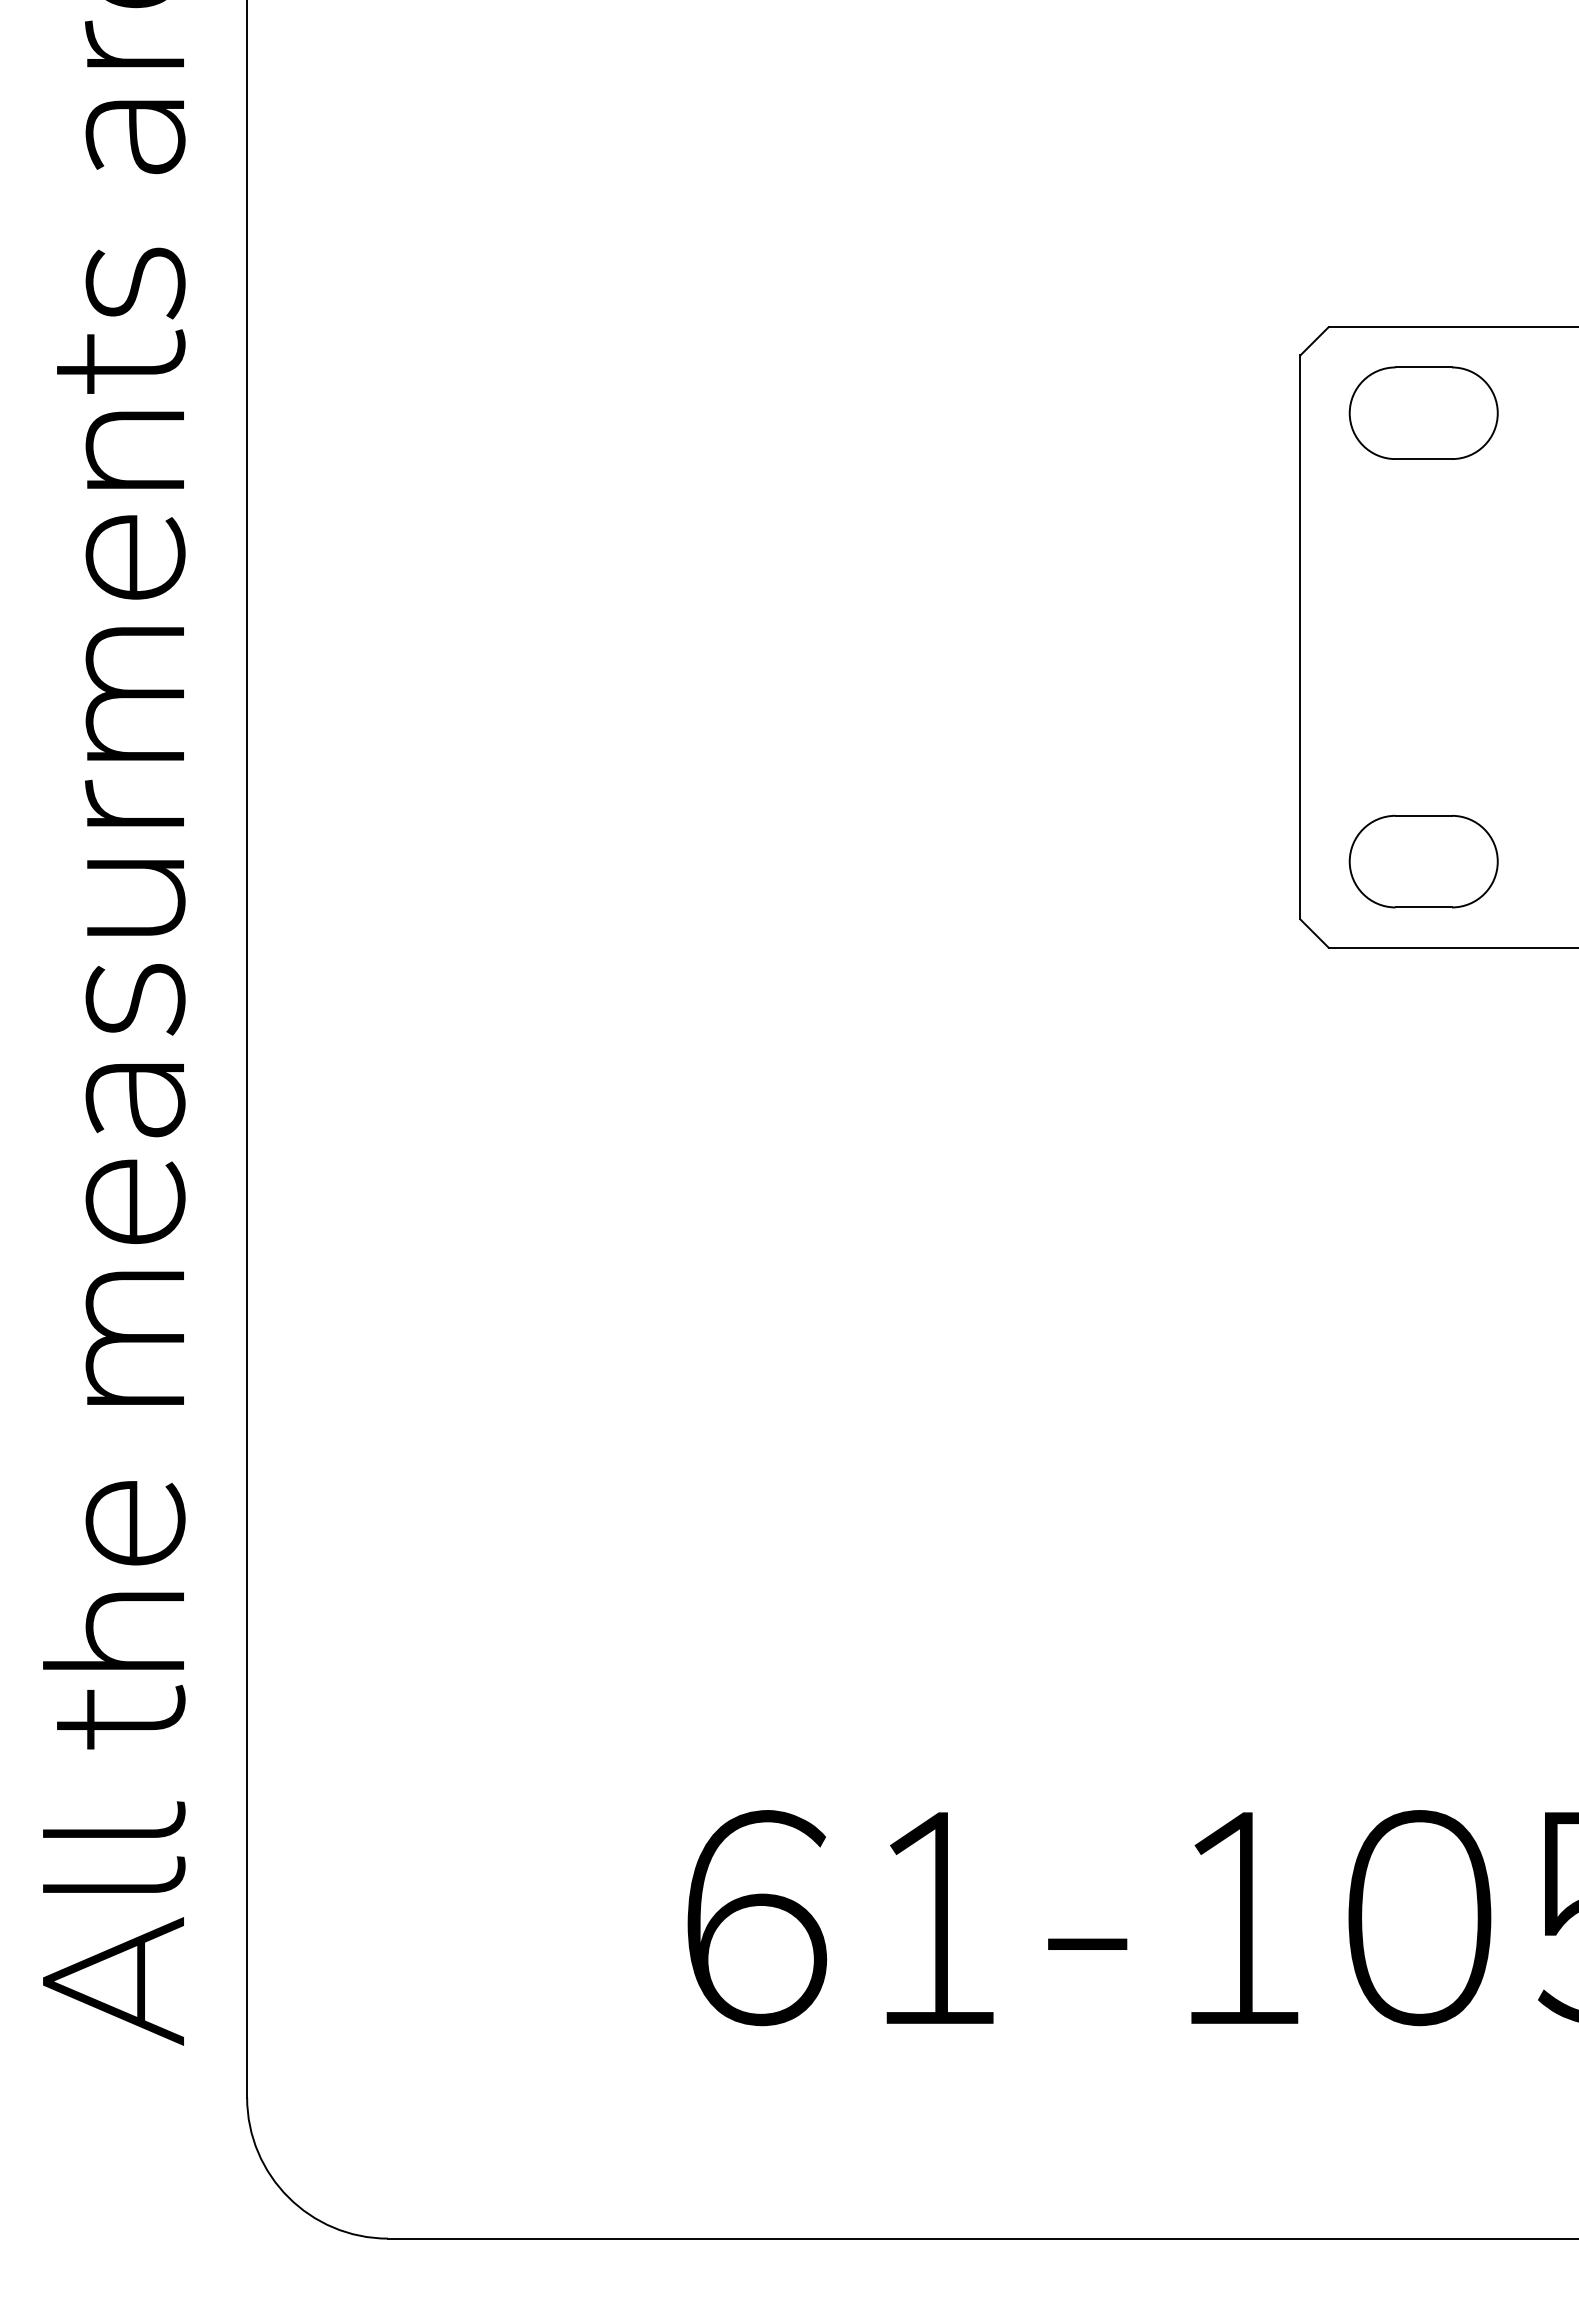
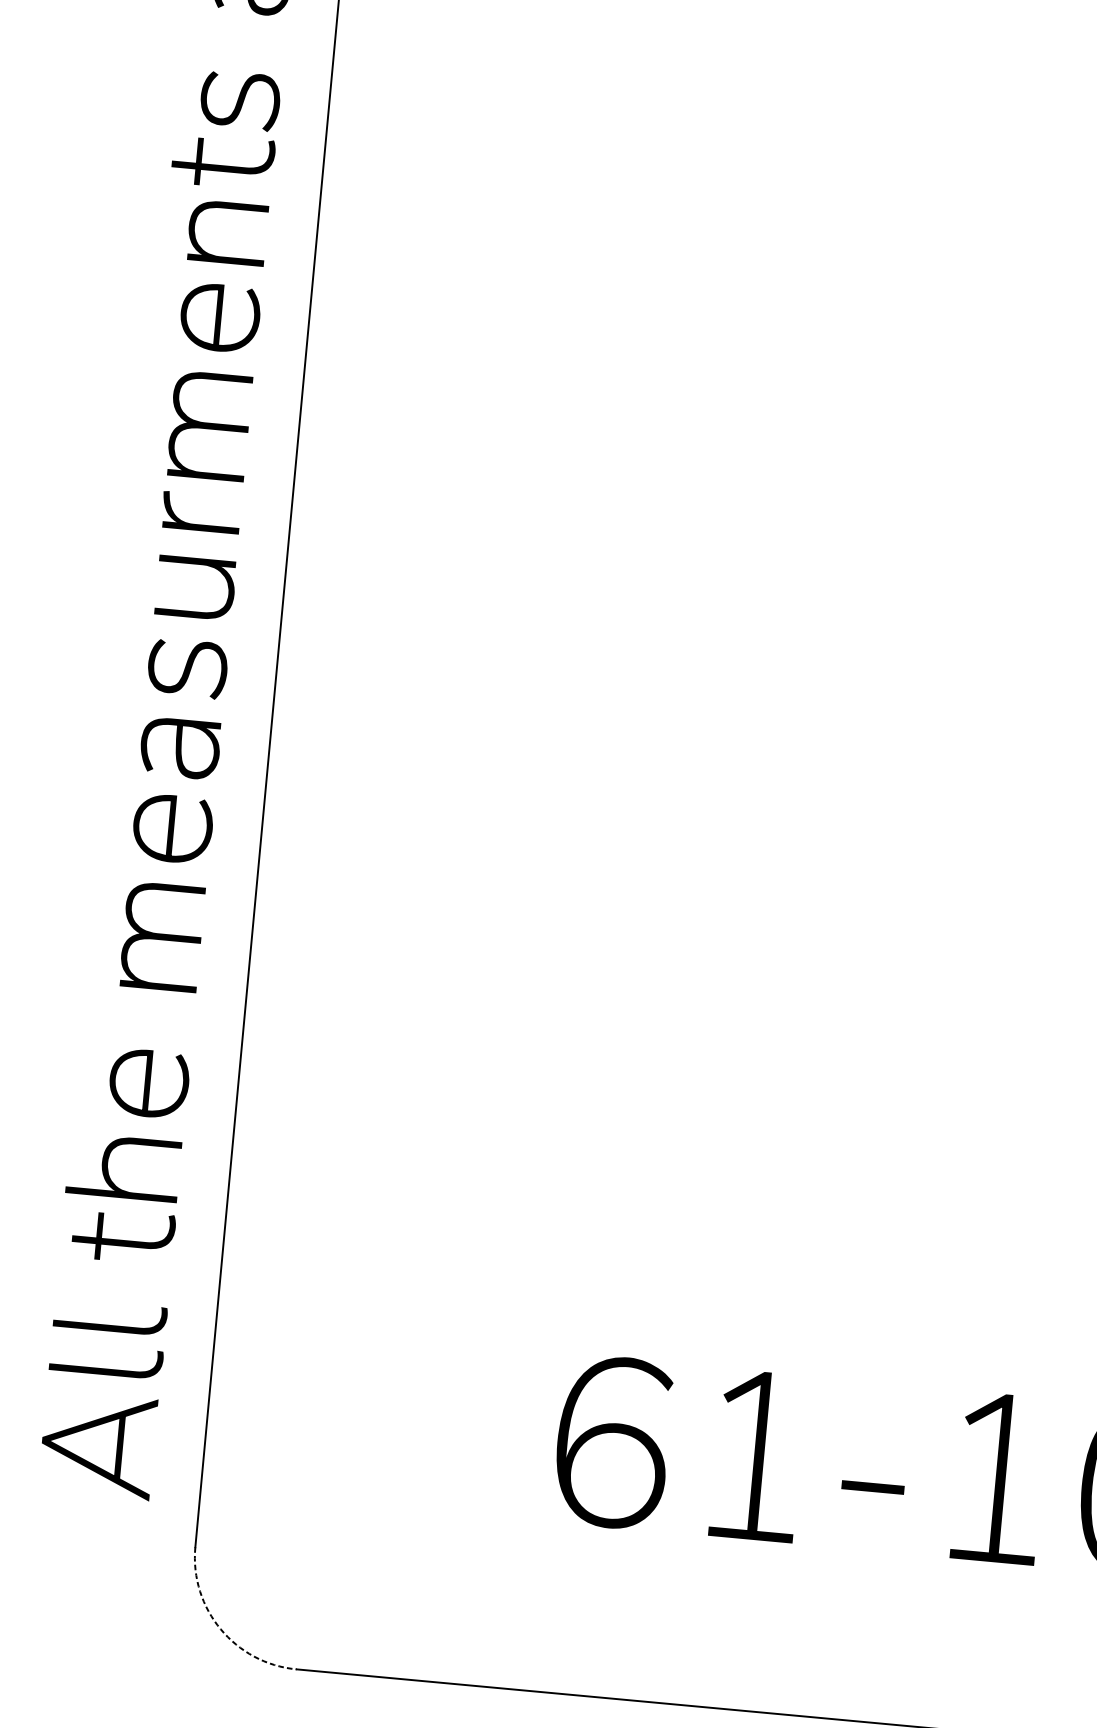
arc: (288, 2197) -> (220, 1629), solid -> dashed

